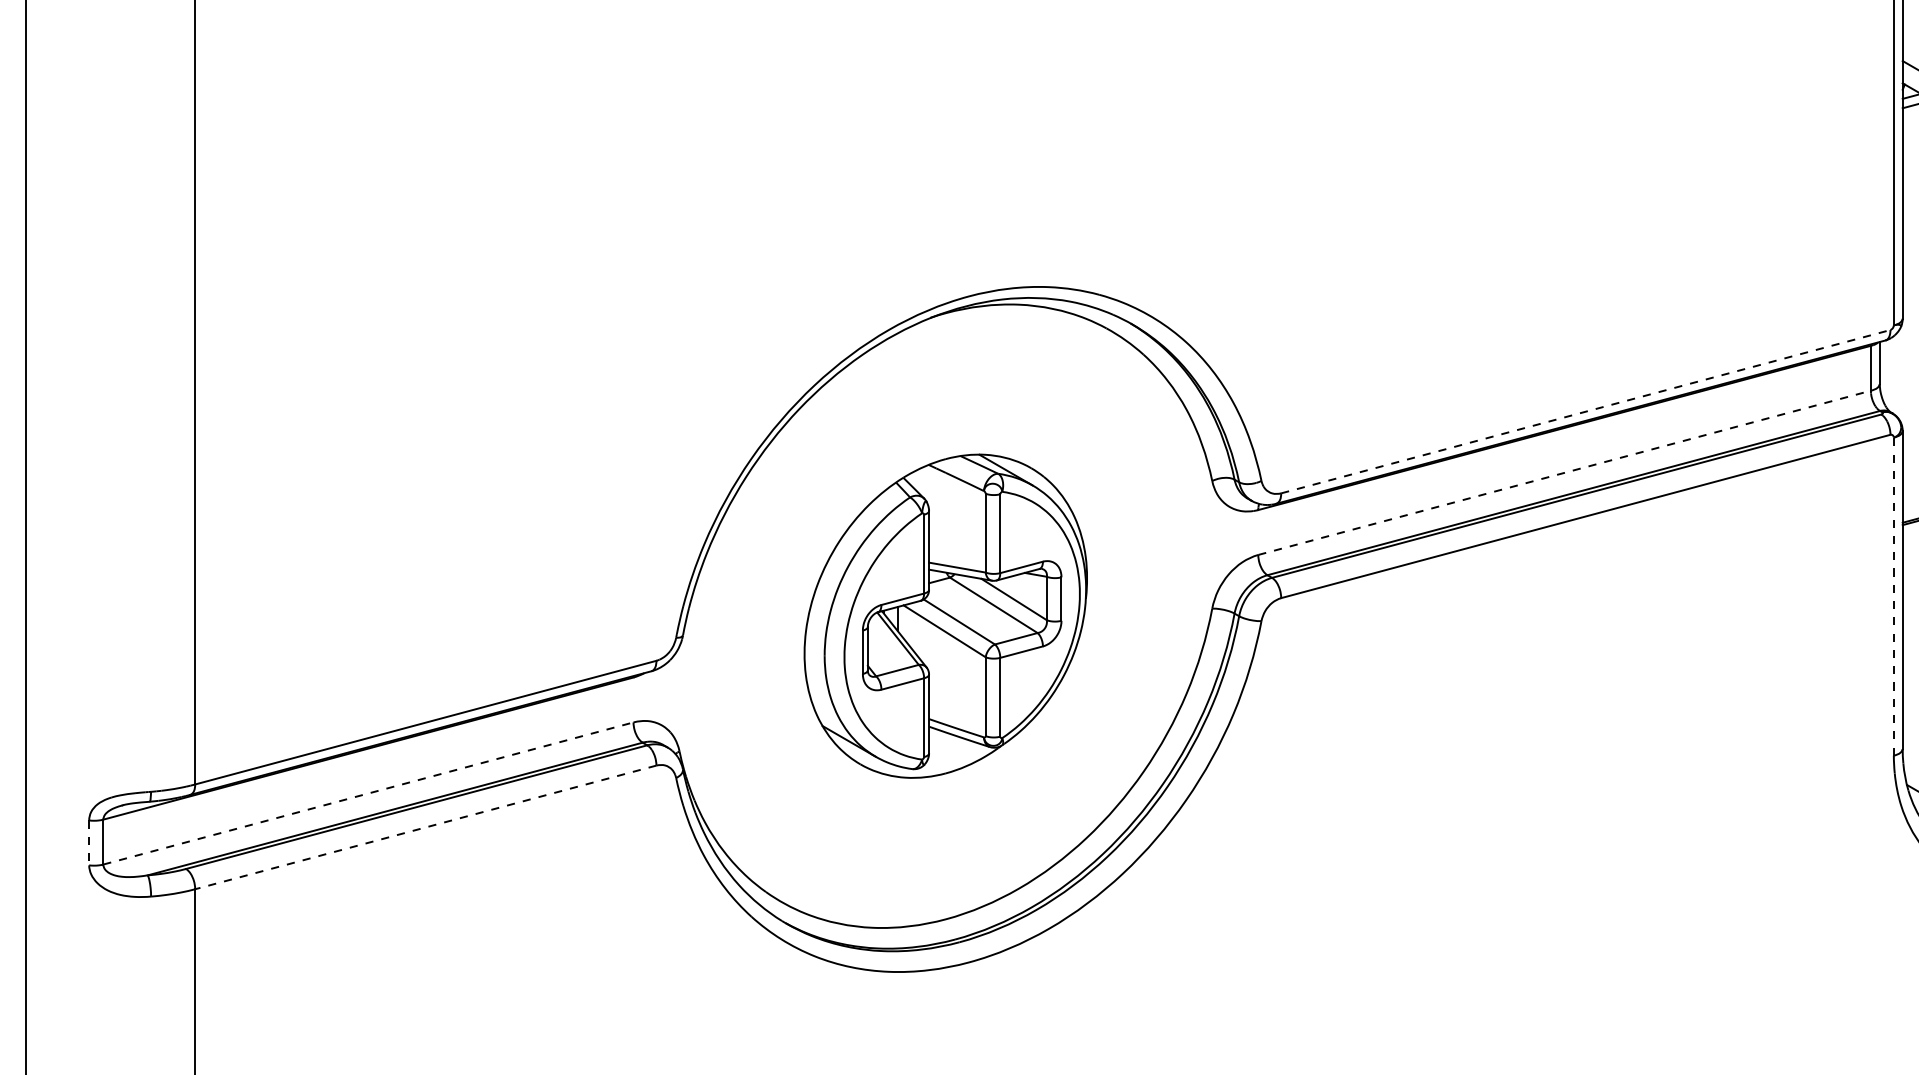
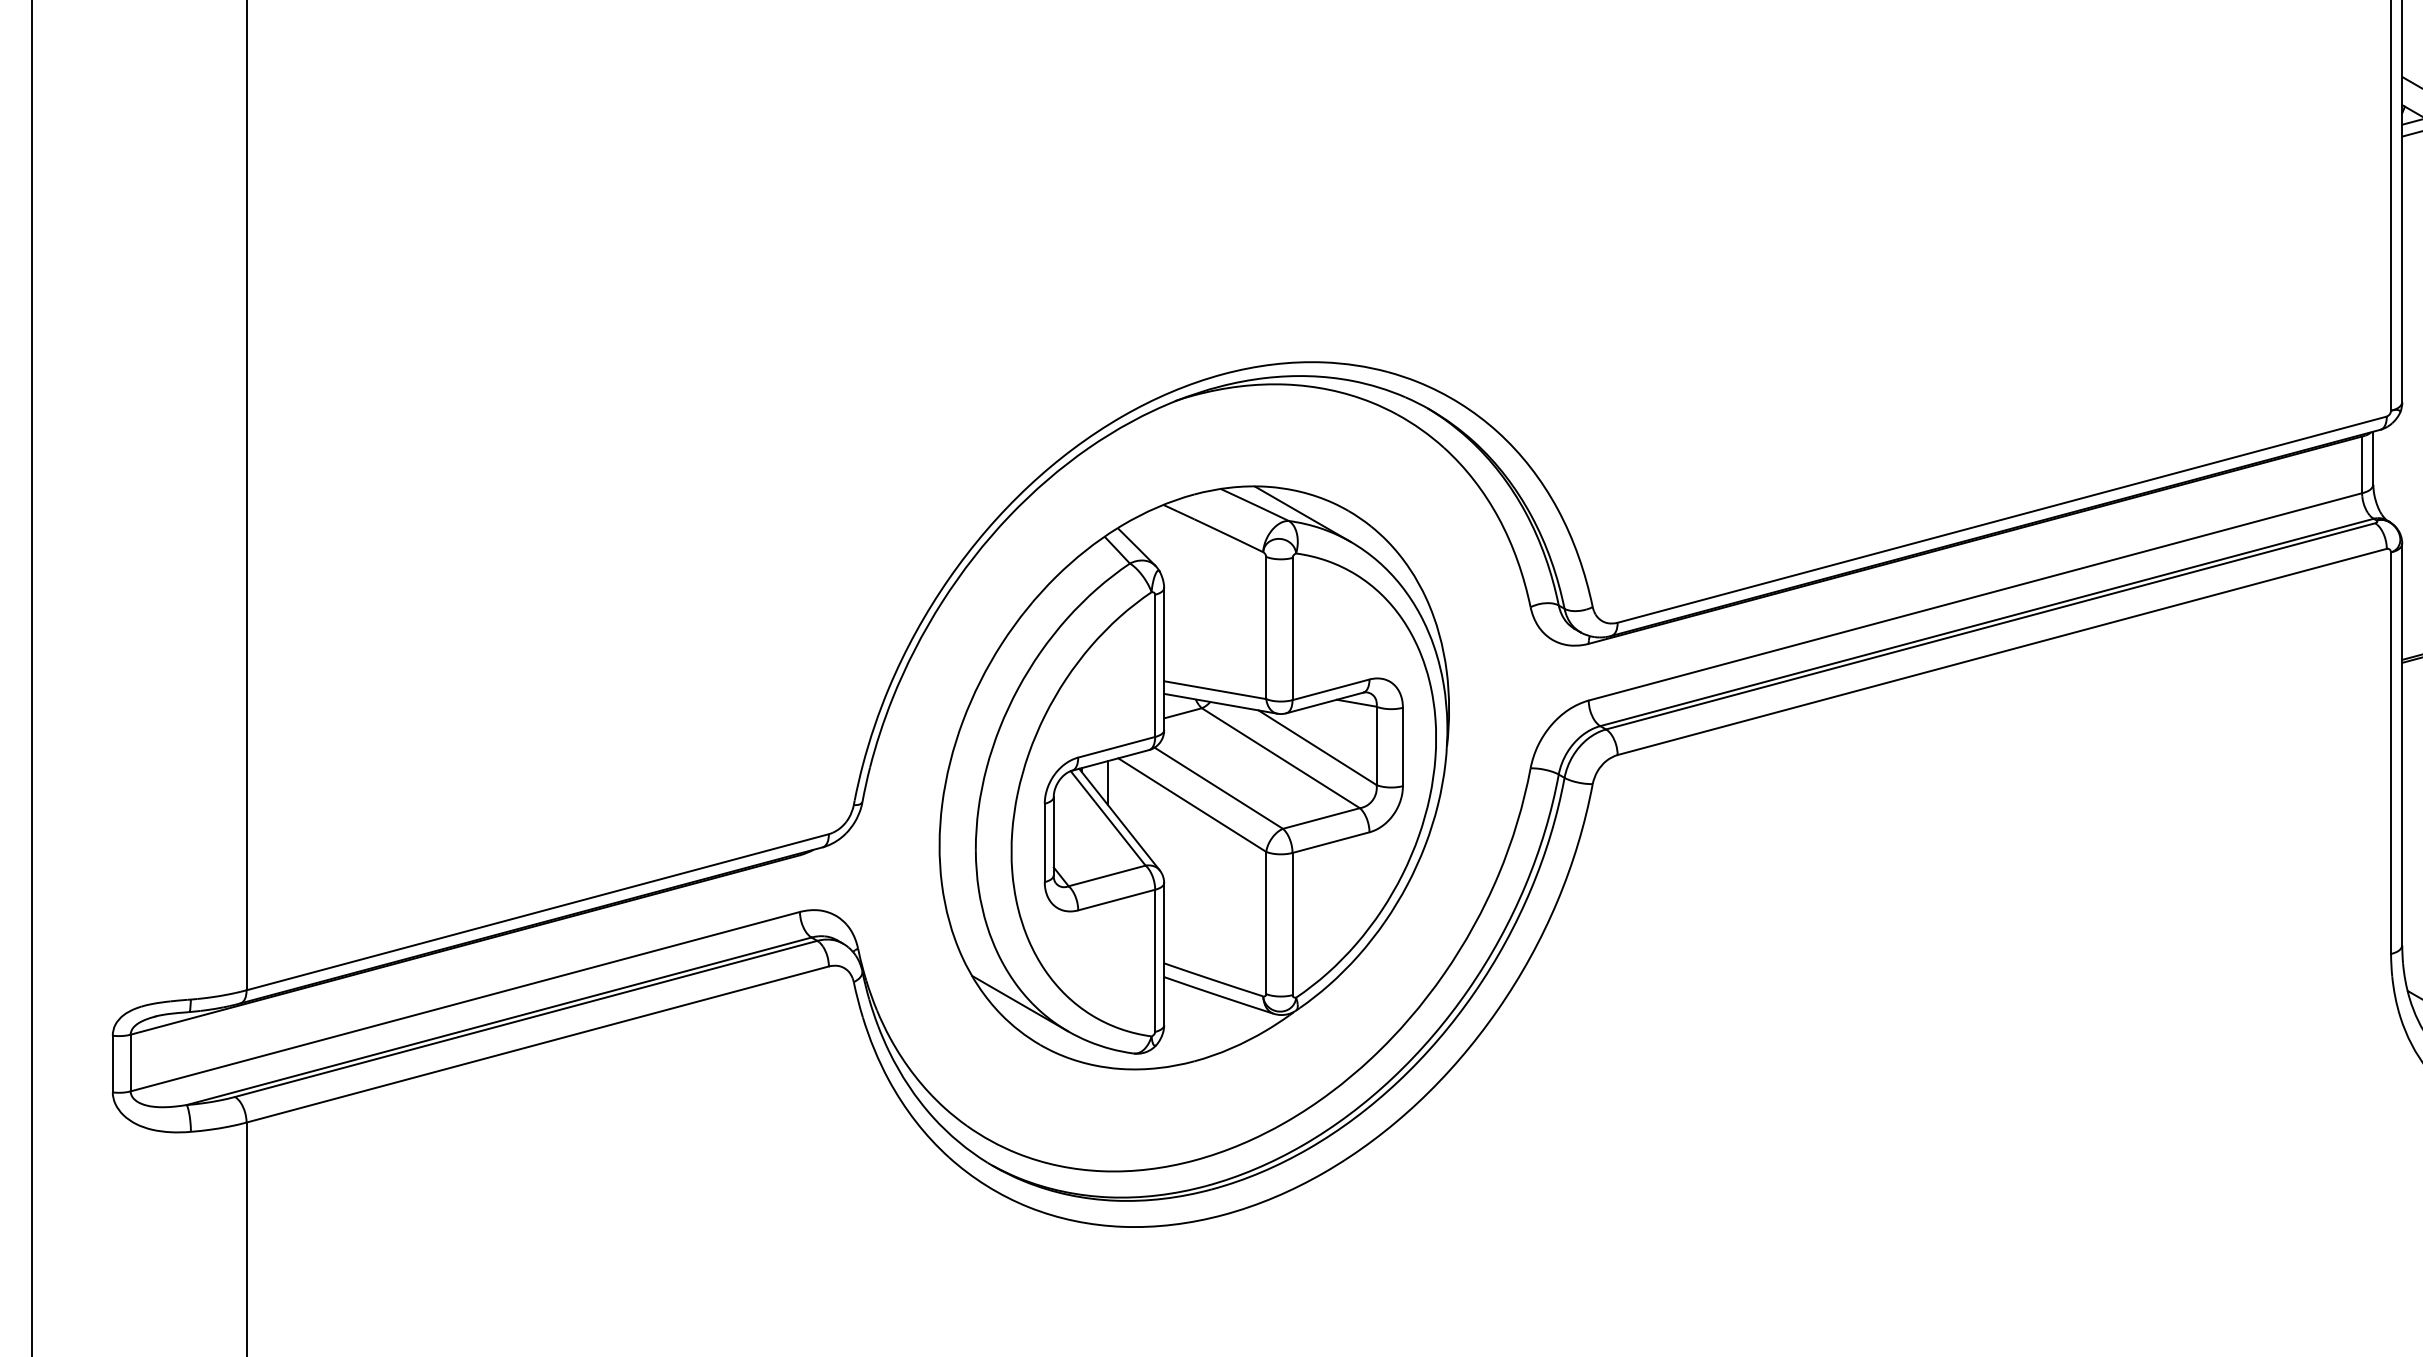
line: (1586, 411) -> (2002, 519), dashed -> solid
line: (1564, 472) -> (1975, 596), dashed -> solid
line: (1894, 596) -> (2391, 753), dashed -> solid
part: (945, 615) -> (1193, 777), size x1.43
line: (368, 793) -> (465, 1001), dashed -> solid
line: (425, 827) -> (537, 1044), dashed -> solid
line: (88, 843) -> (112, 1064), dashed -> solid

